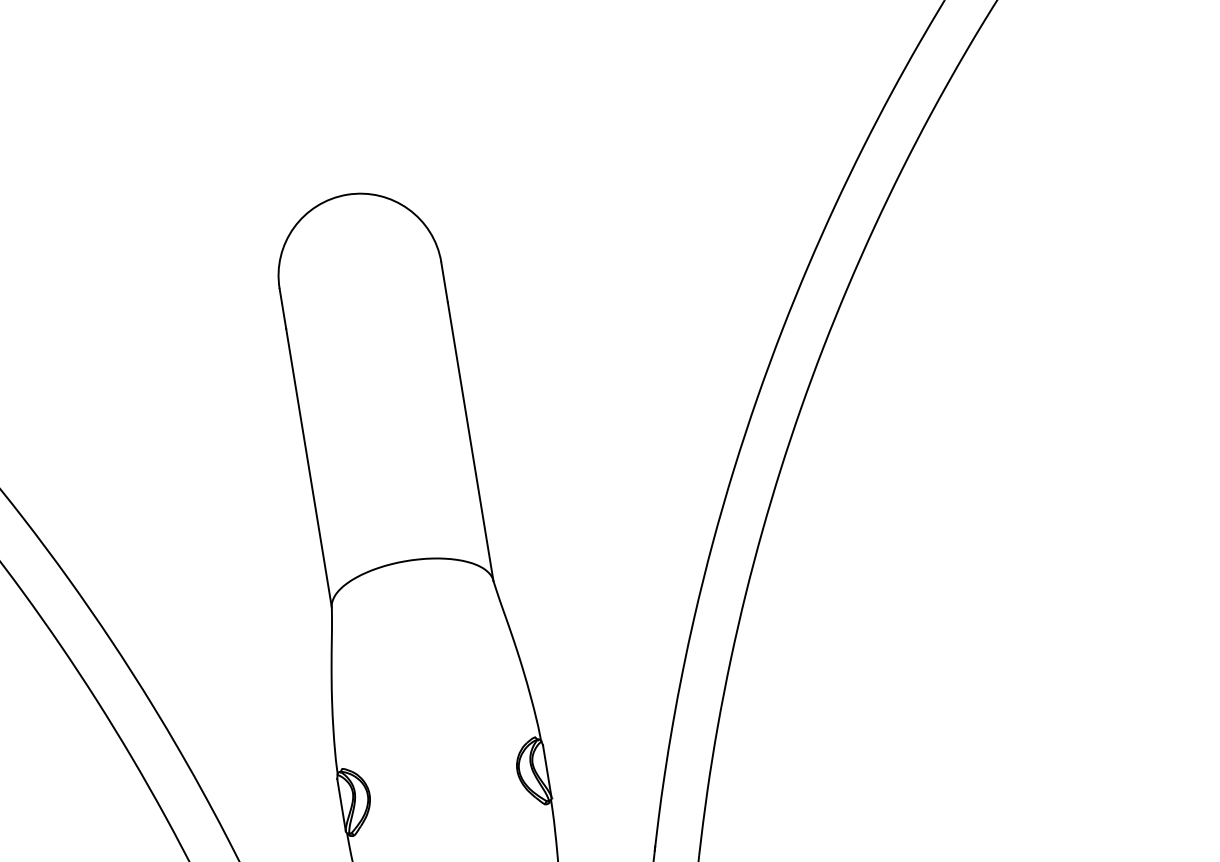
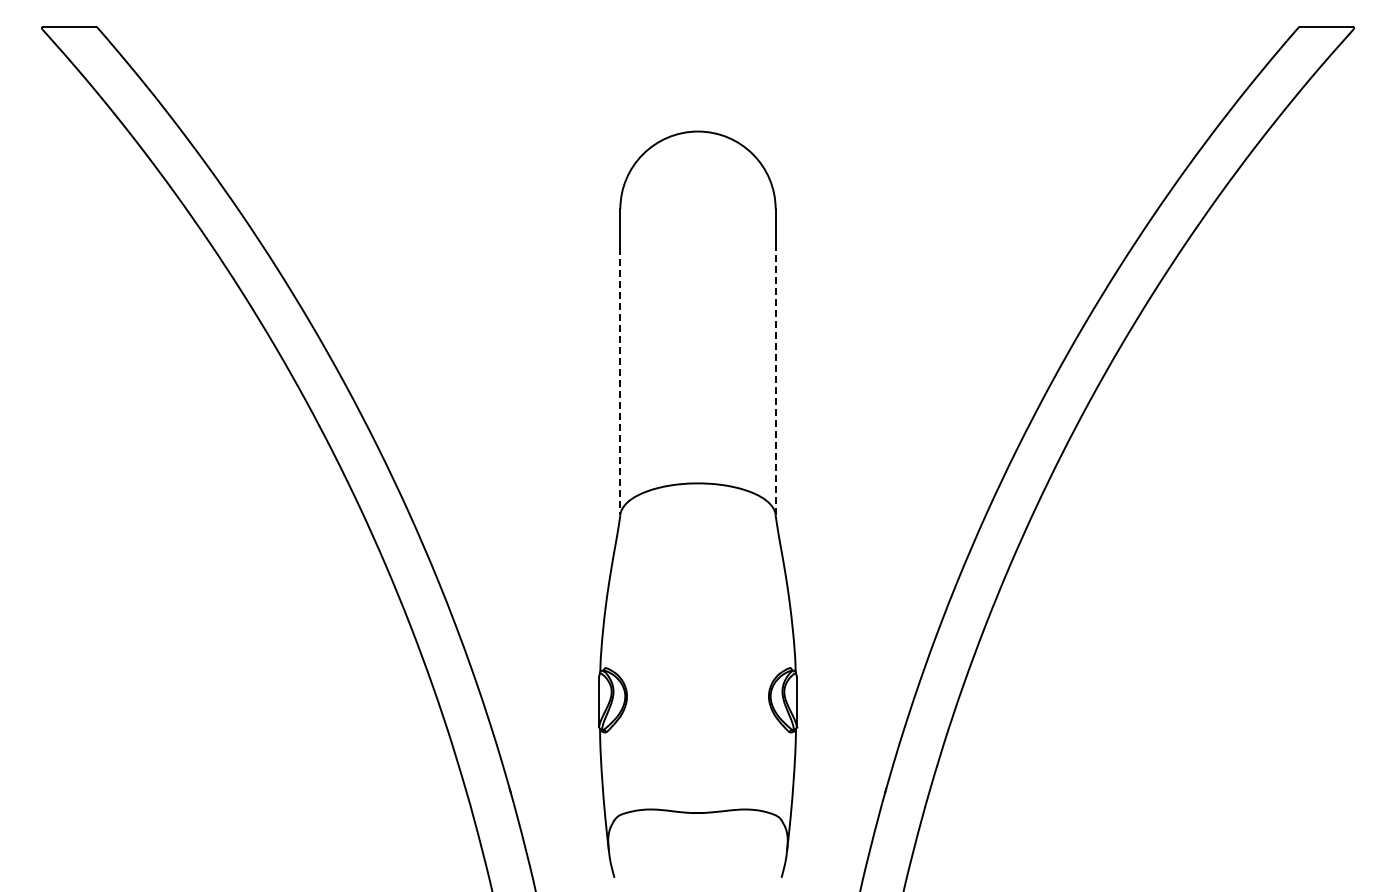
line: (470, 441) -> (775, 381), solid -> dashed
line: (309, 468) -> (620, 381), solid -> dashed

